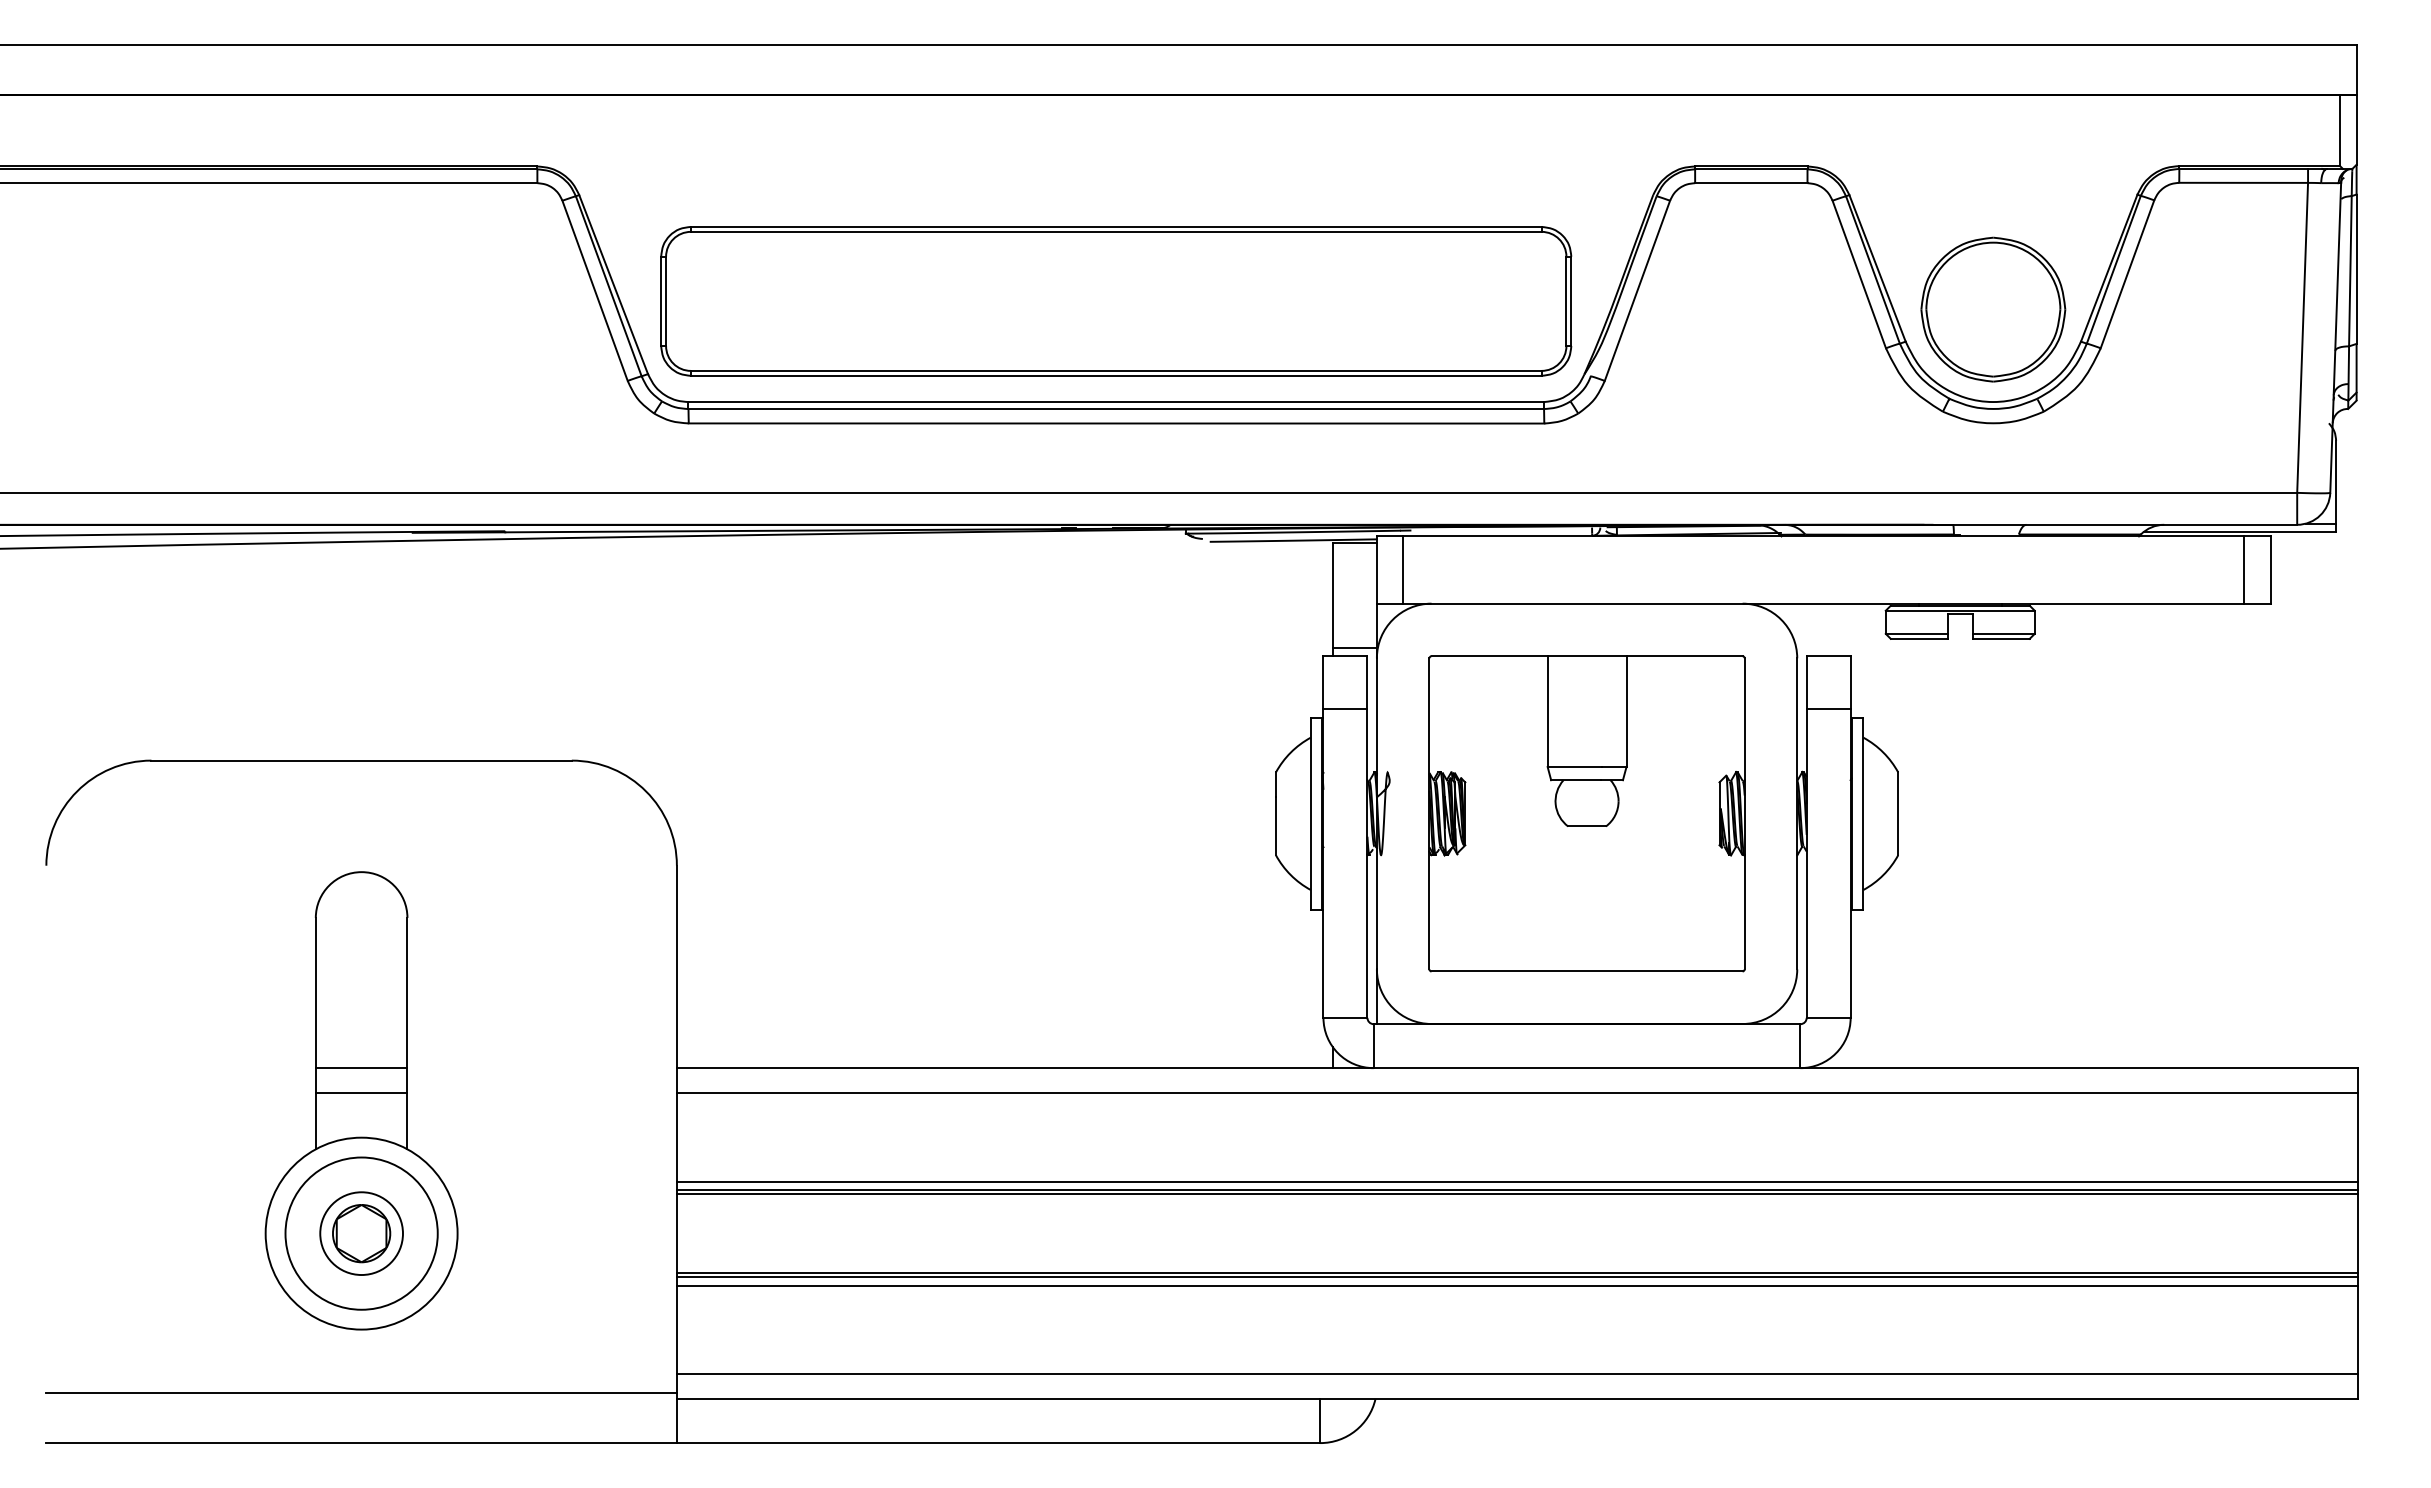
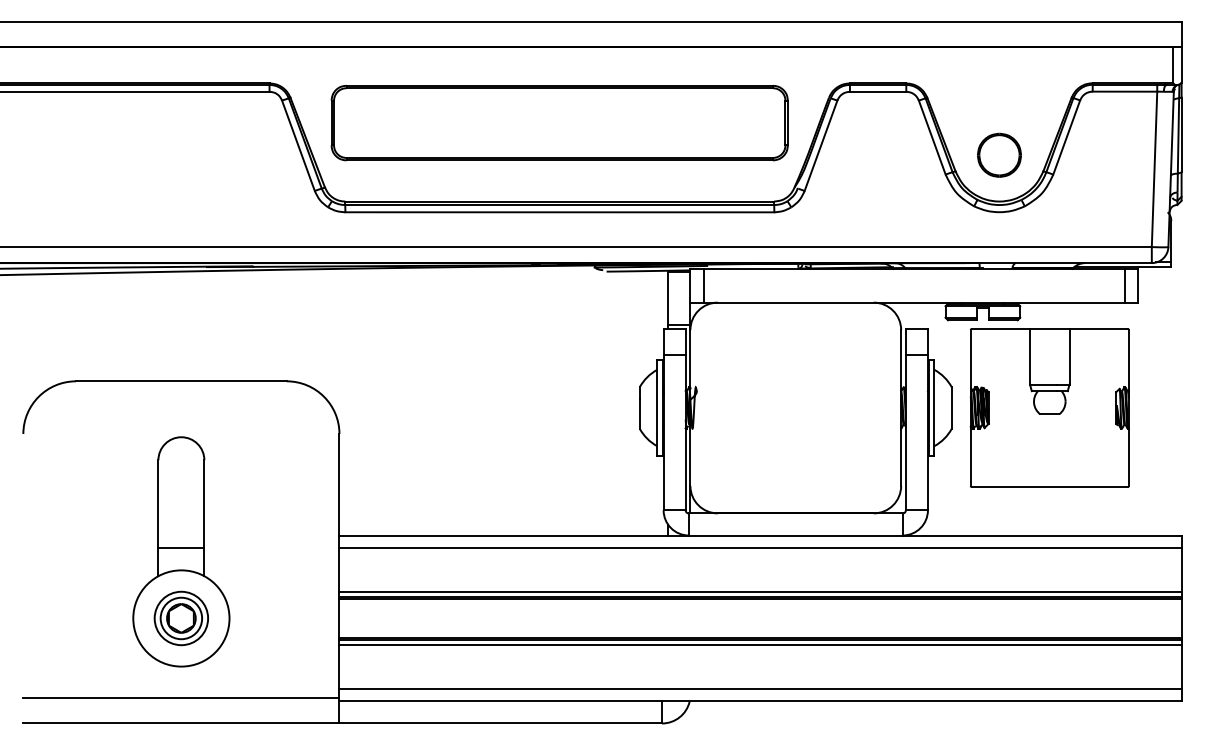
part: (1115, 300) -> (559, 122), moved
part: (1993, 310) -> (999, 155), size x0.6
part: (1586, 812) -> (1049, 407), moved
line: (361, 1068) -> (181, 535), removed
circle: (361, 1233) -> (181, 618), size x0.7

